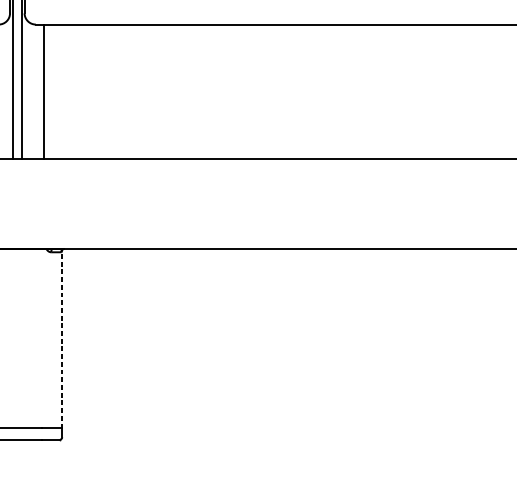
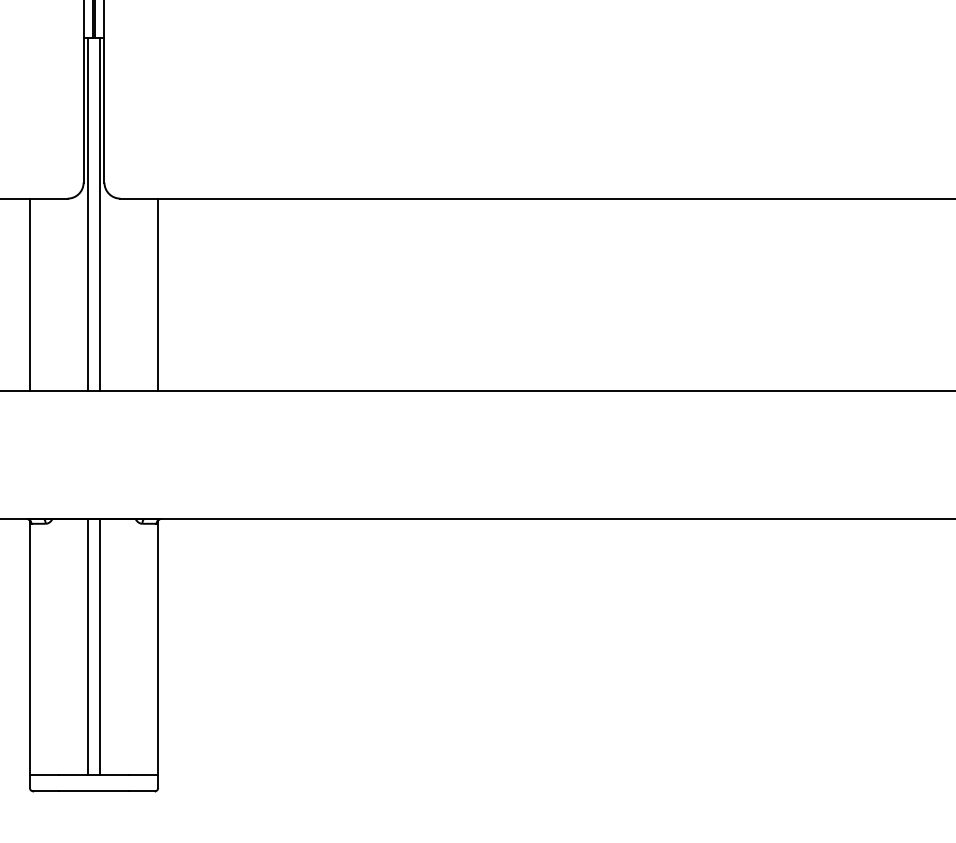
line: (44, 91) -> (158, 294), moved
line: (12, 338) -> (87, 646), added
line: (21, 338) -> (100, 646), added
line: (62, 338) -> (158, 647), dashed -> solid

